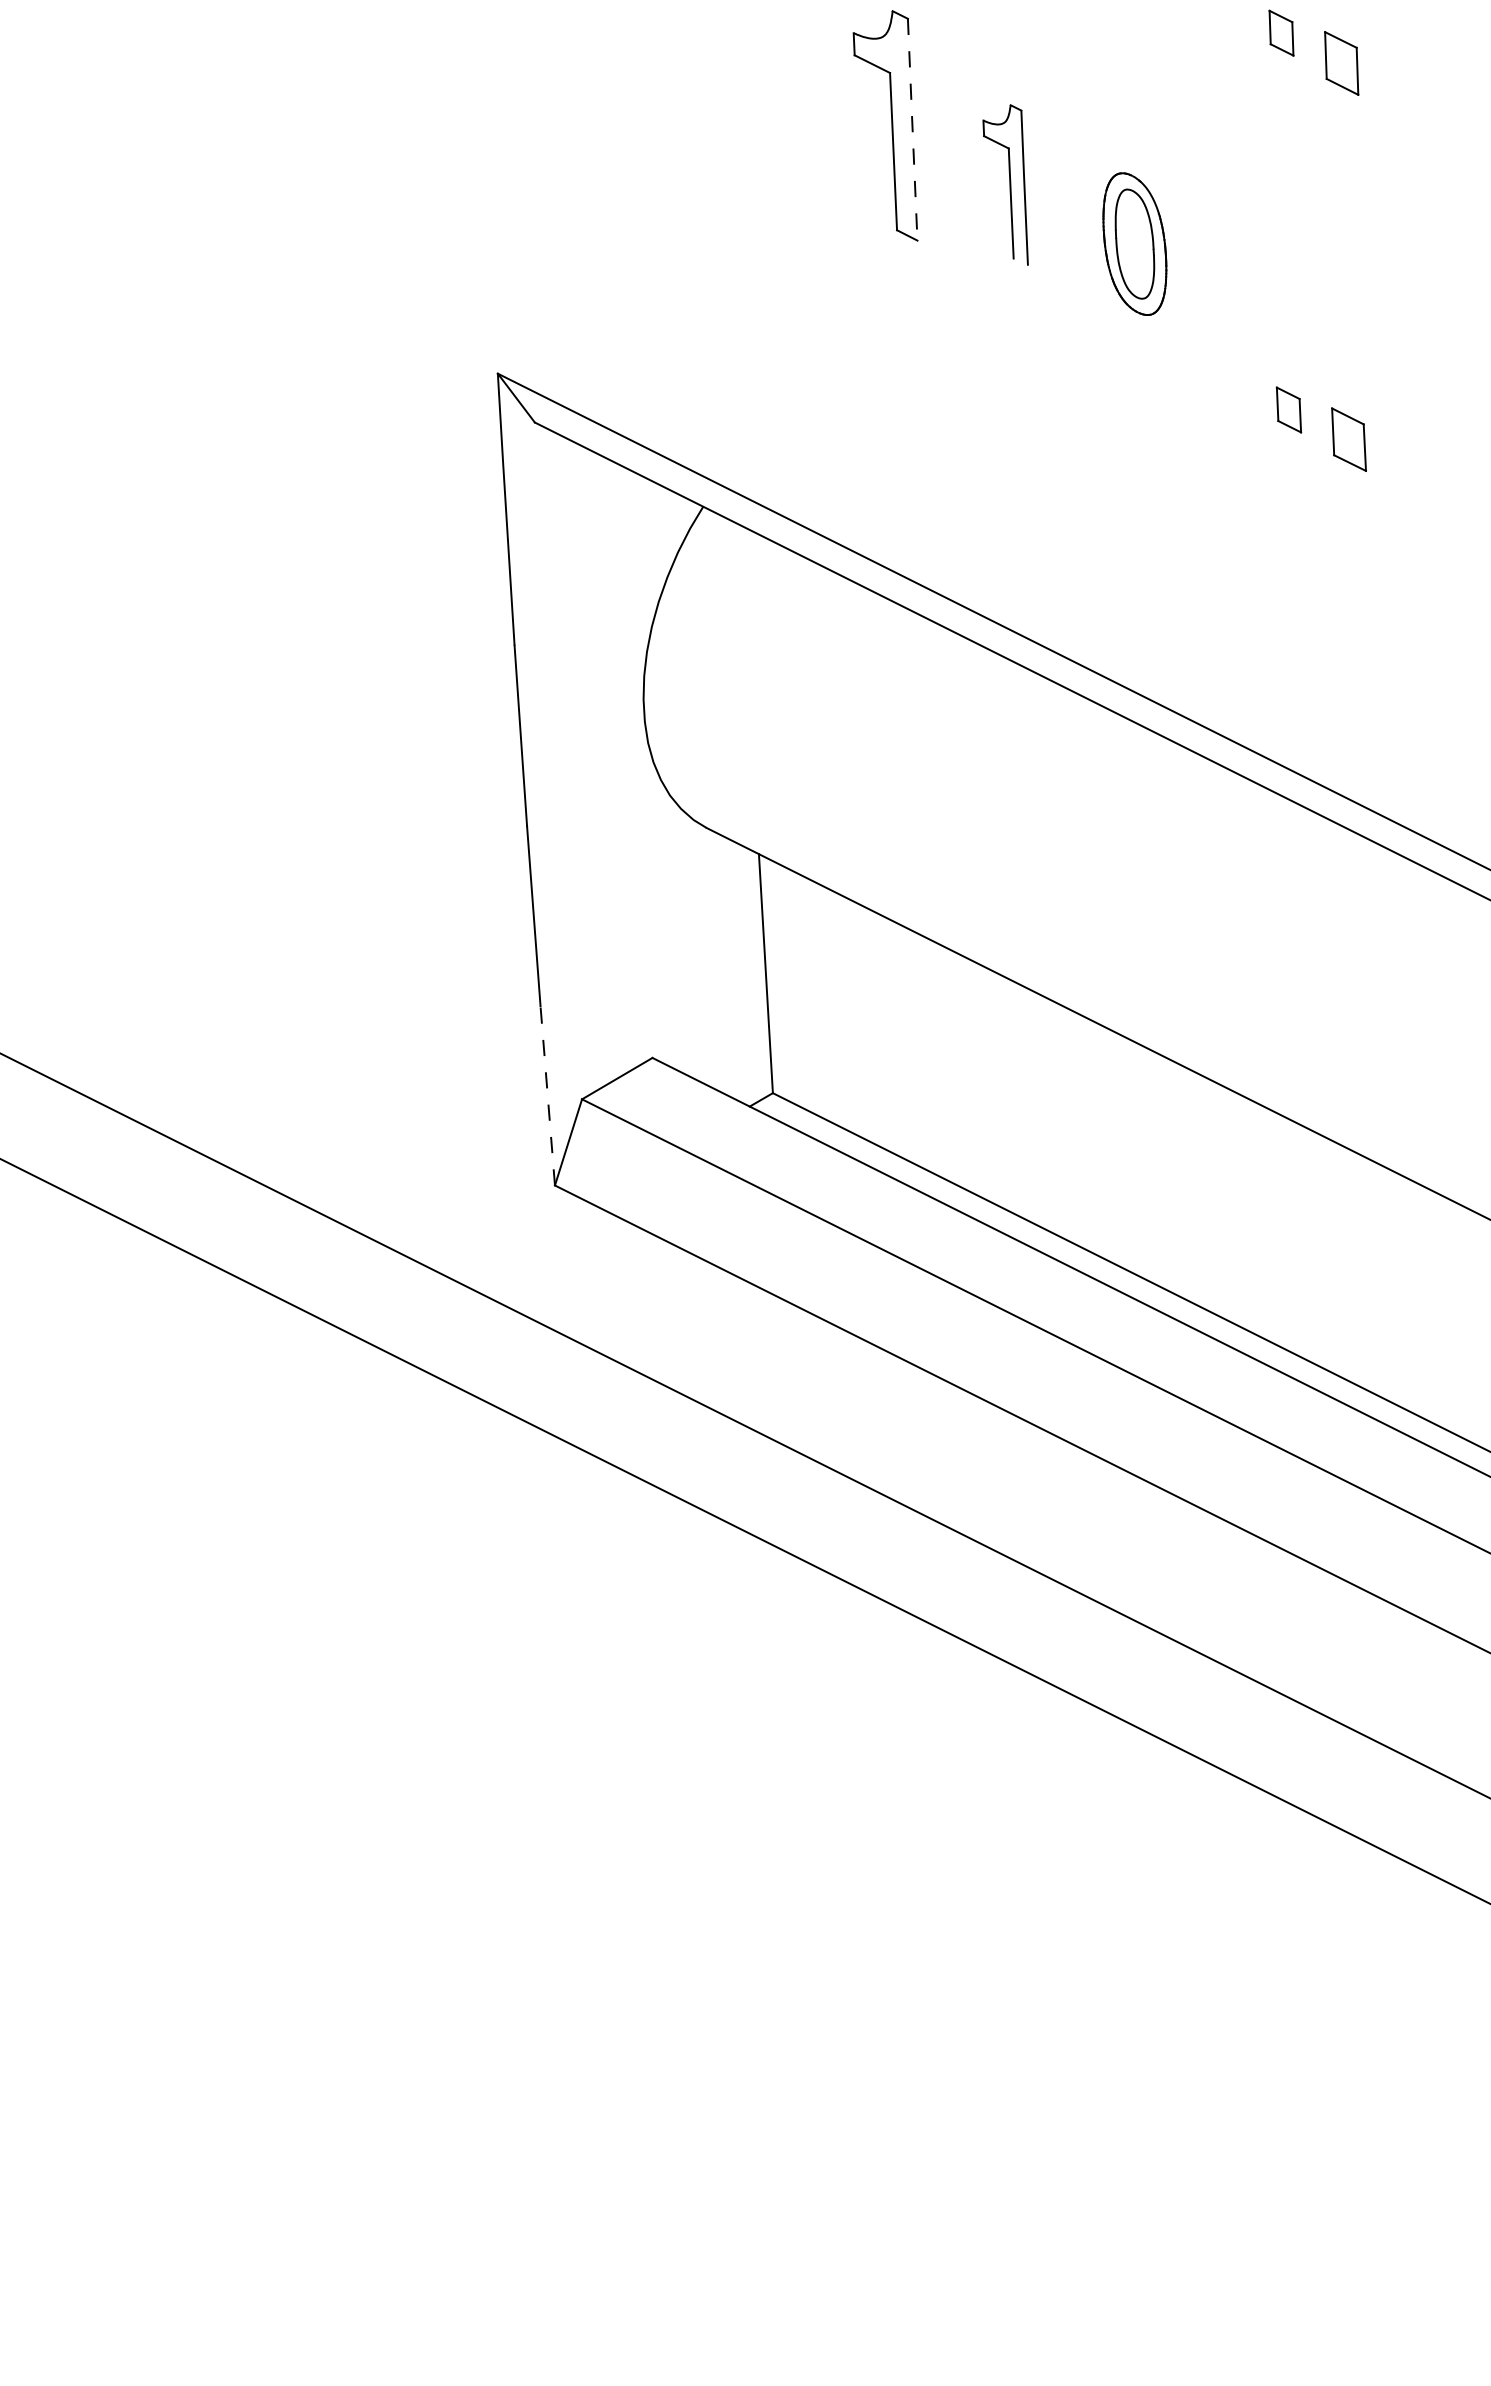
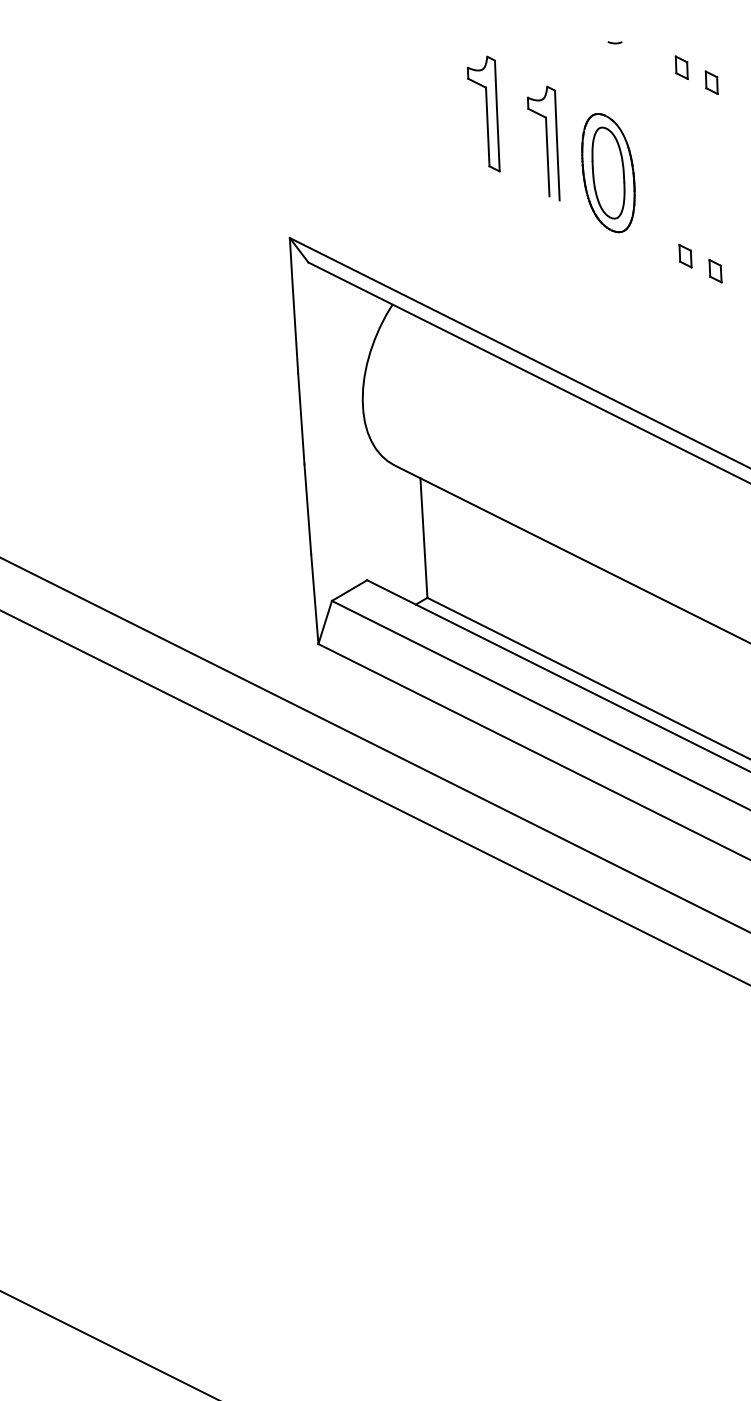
part: (1340, 62) -> (711, 82), size x0.71
line: (913, 128) -> (497, 115), dashed -> solid
part: (1004, 184) -> (543, 143), size x1.43
part: (1134, 244) -> (608, 173), size x1.67
part: (1348, 440) -> (715, 271), size x0.71
line: (547, 1096) -> (314, 599), dashed -> solid

